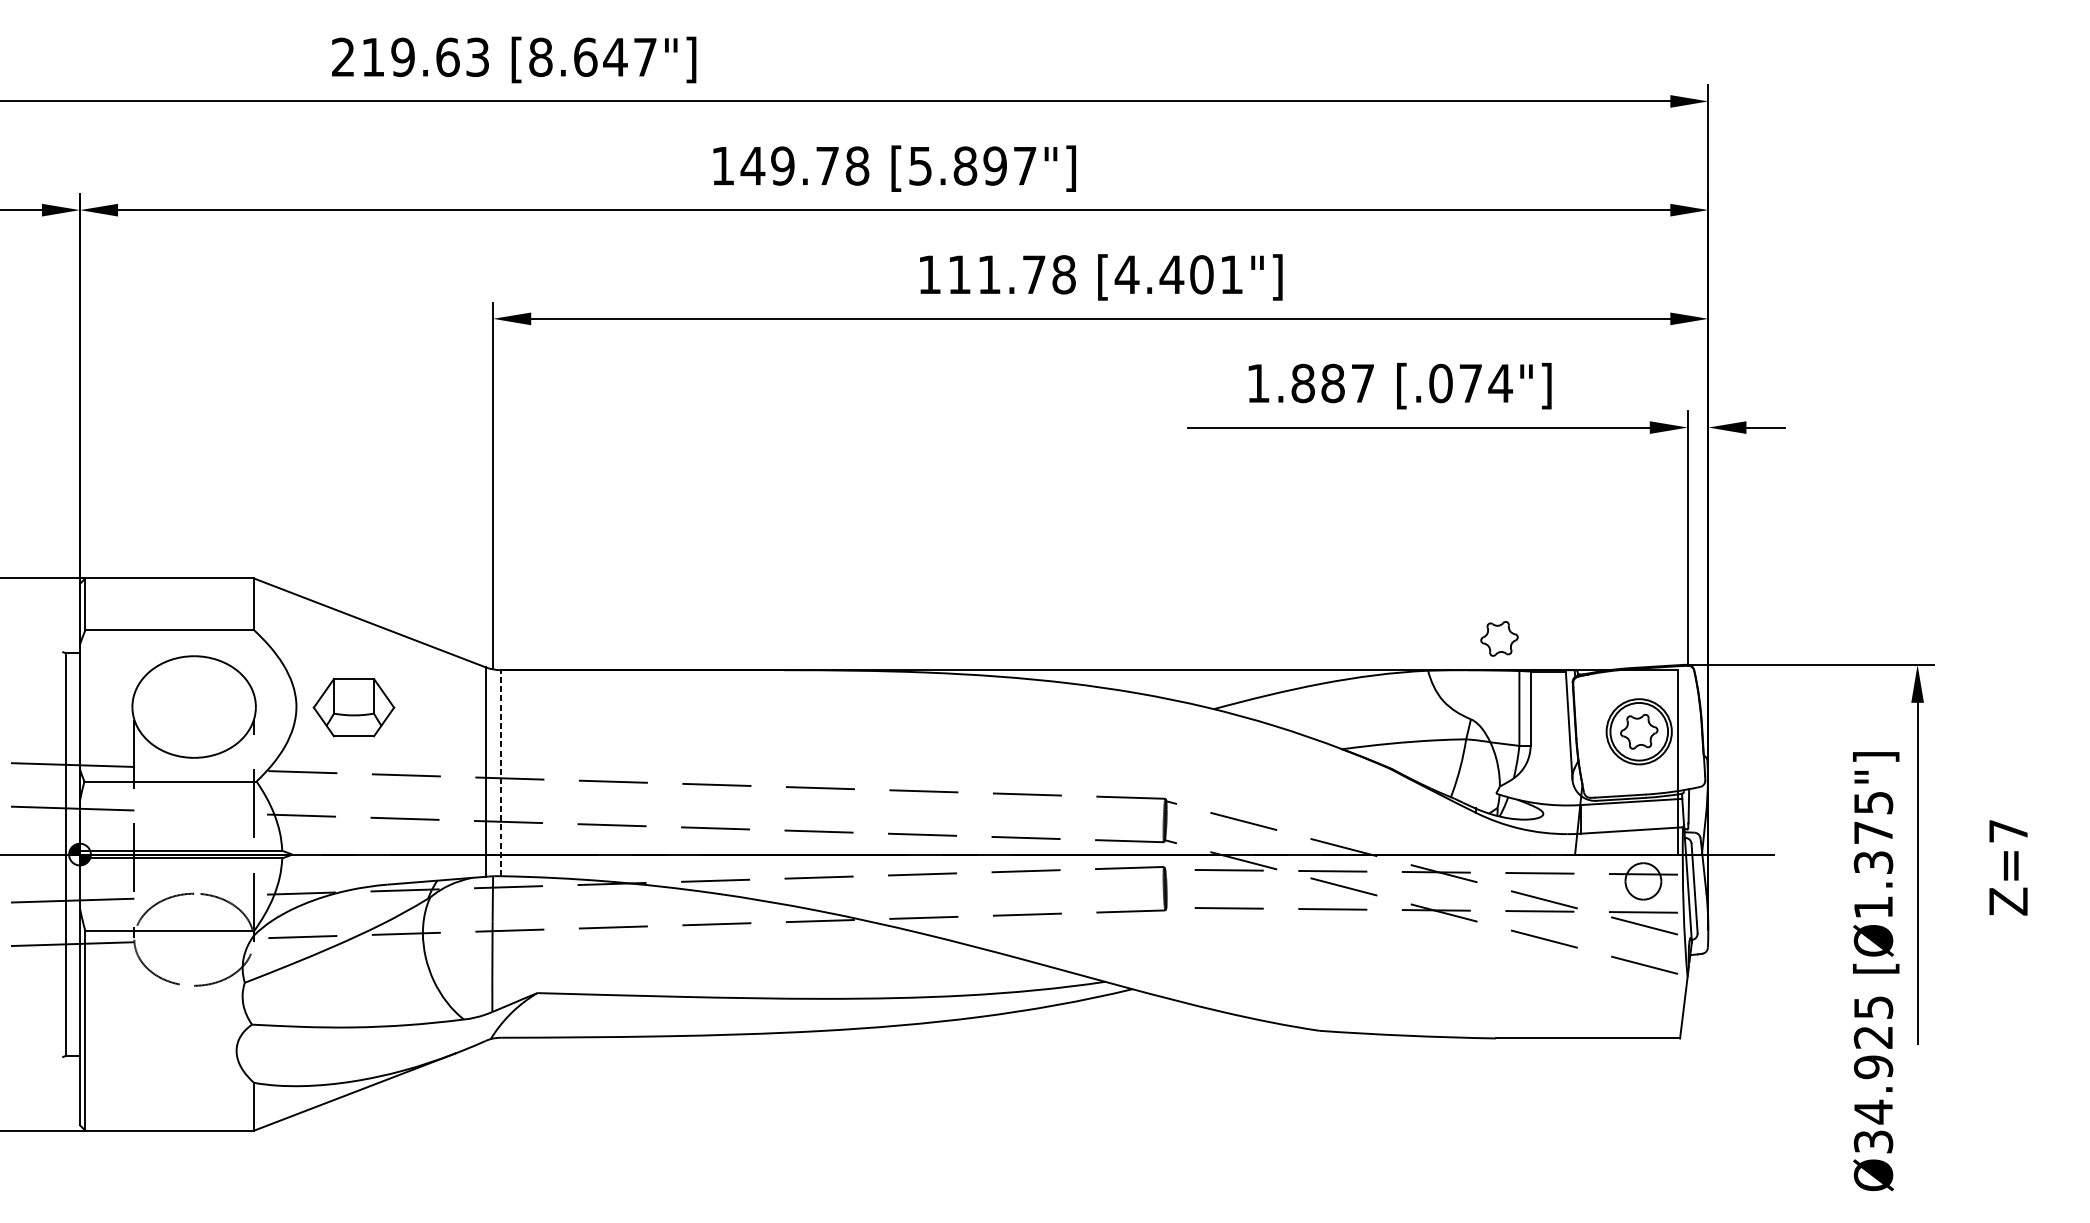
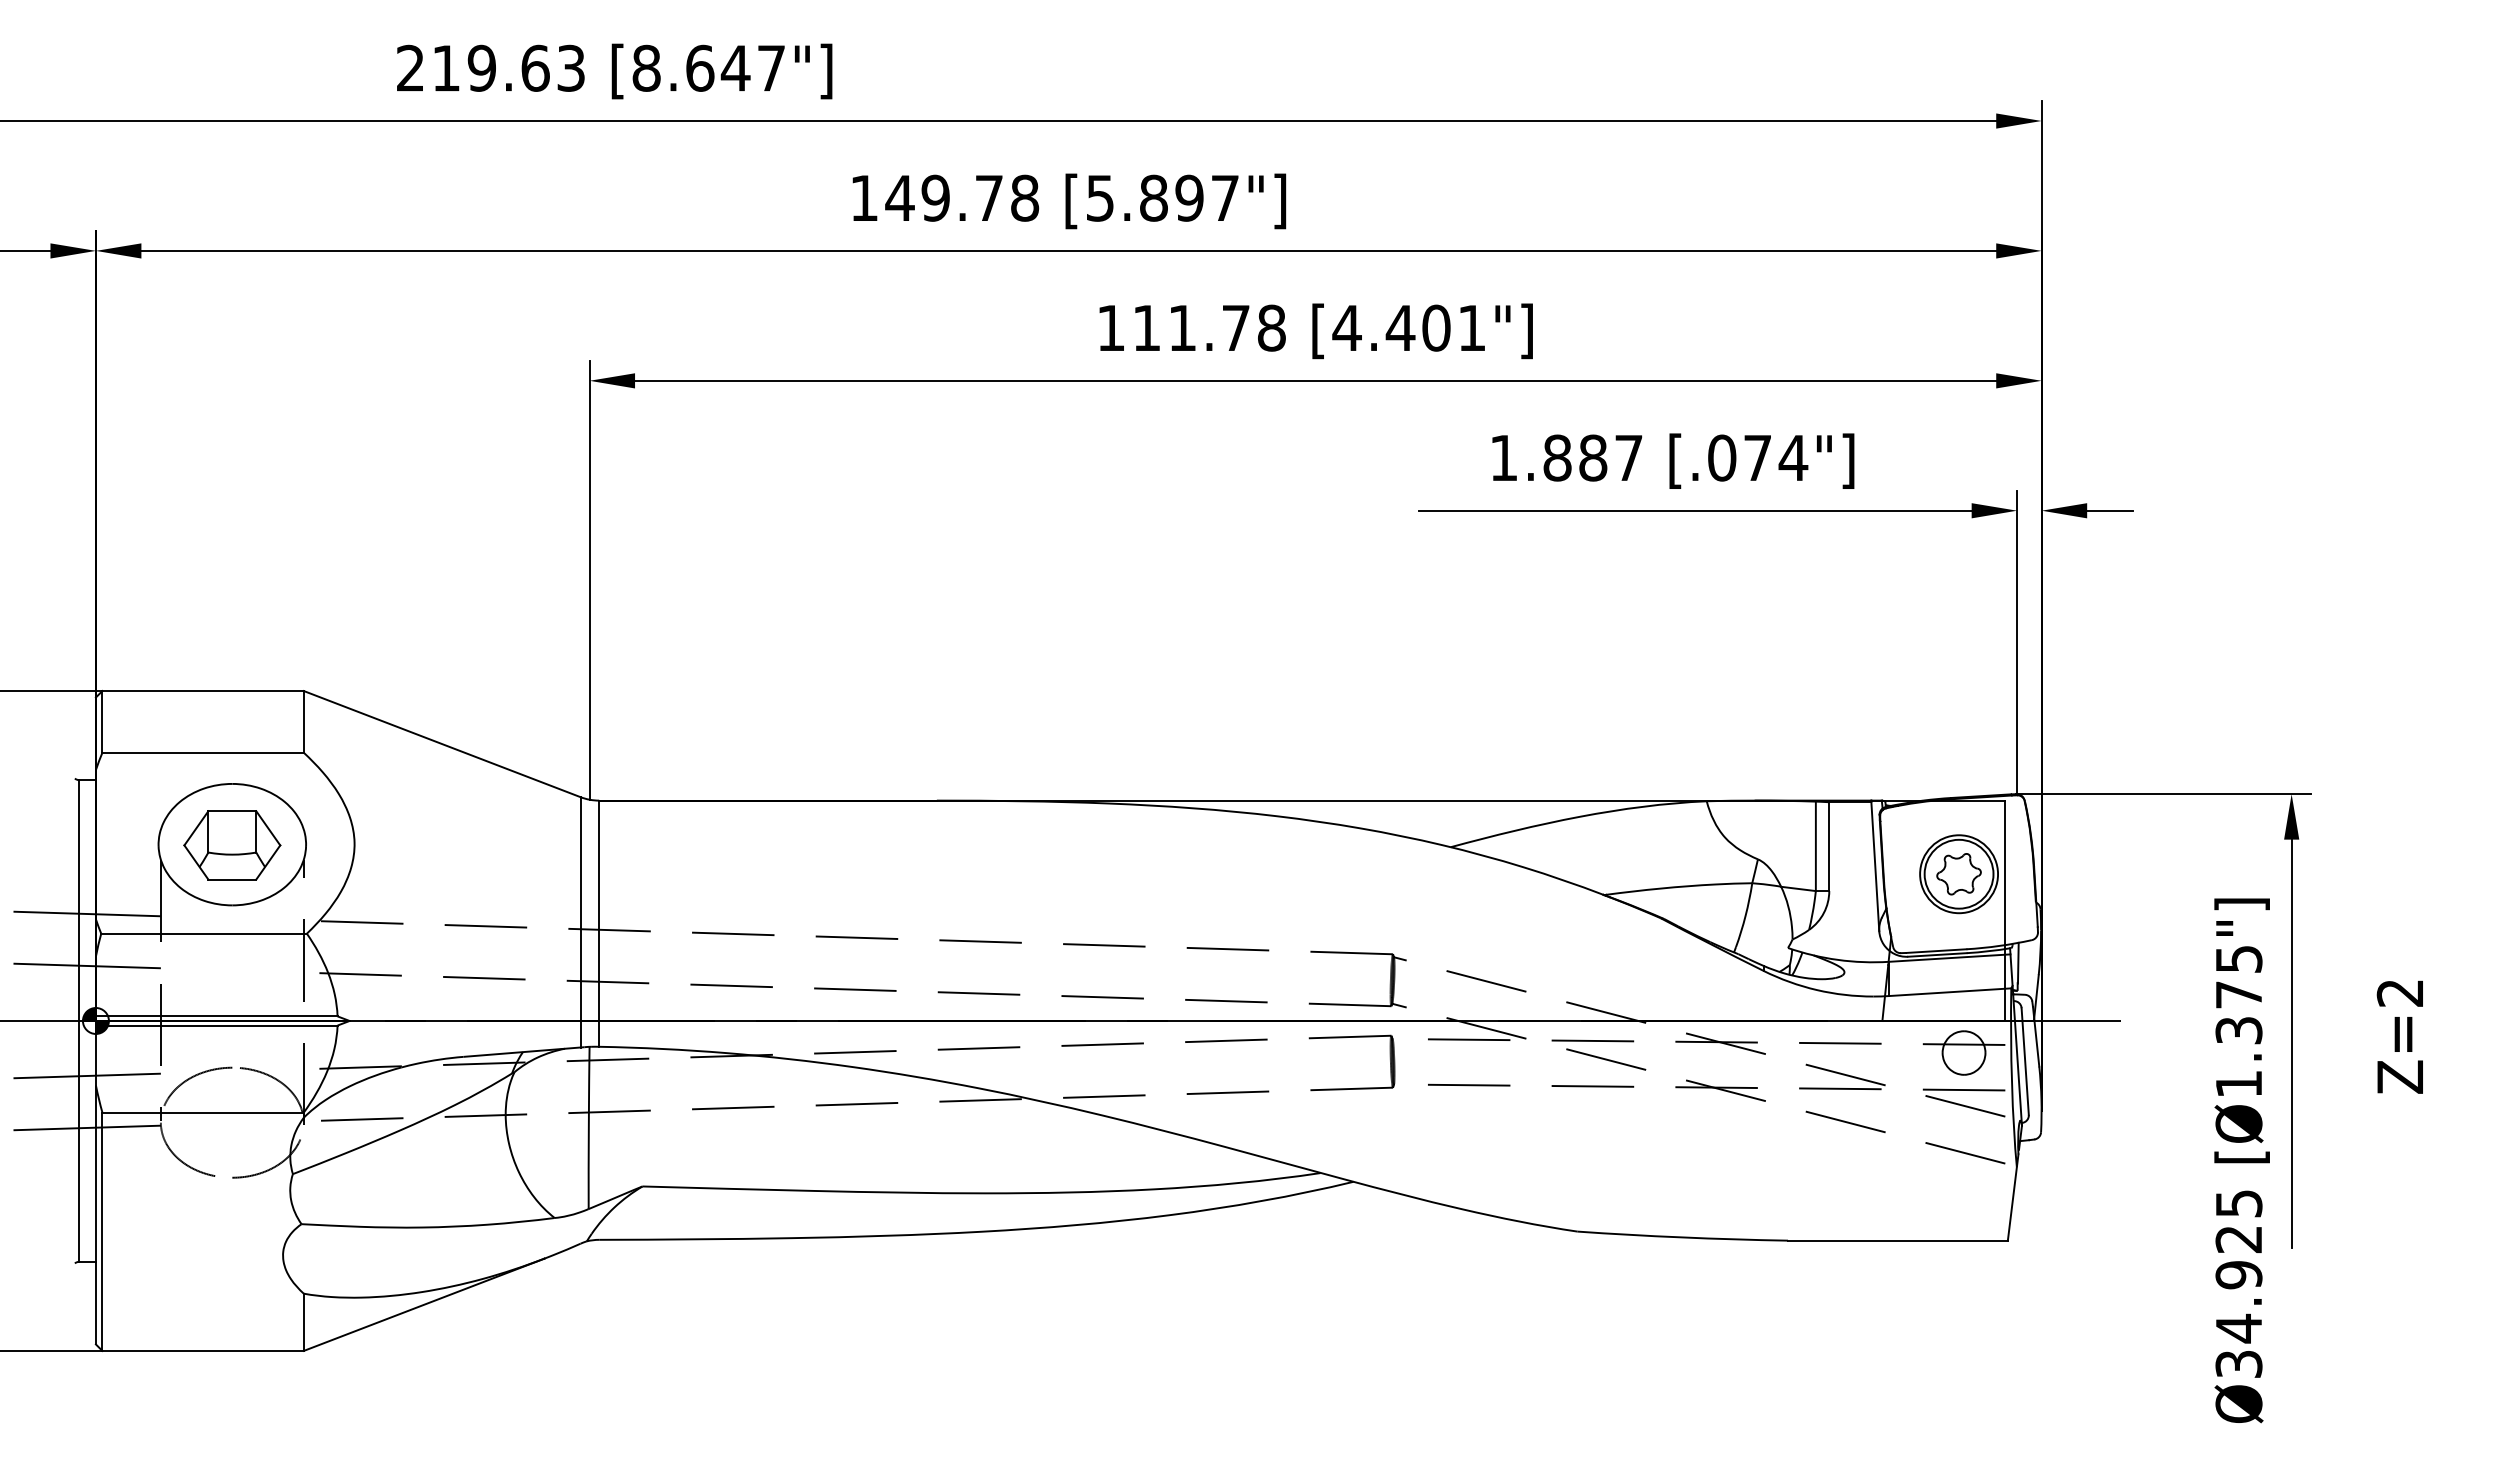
part: (1499, 639) -> (1791, 763), removed
part: (354, 707) -> (232, 845), moved
line: (501, 773) -> (599, 923), dashed -> solid
text: (2007, 831) -> (2399, 993), Z=7 -> Z=2

